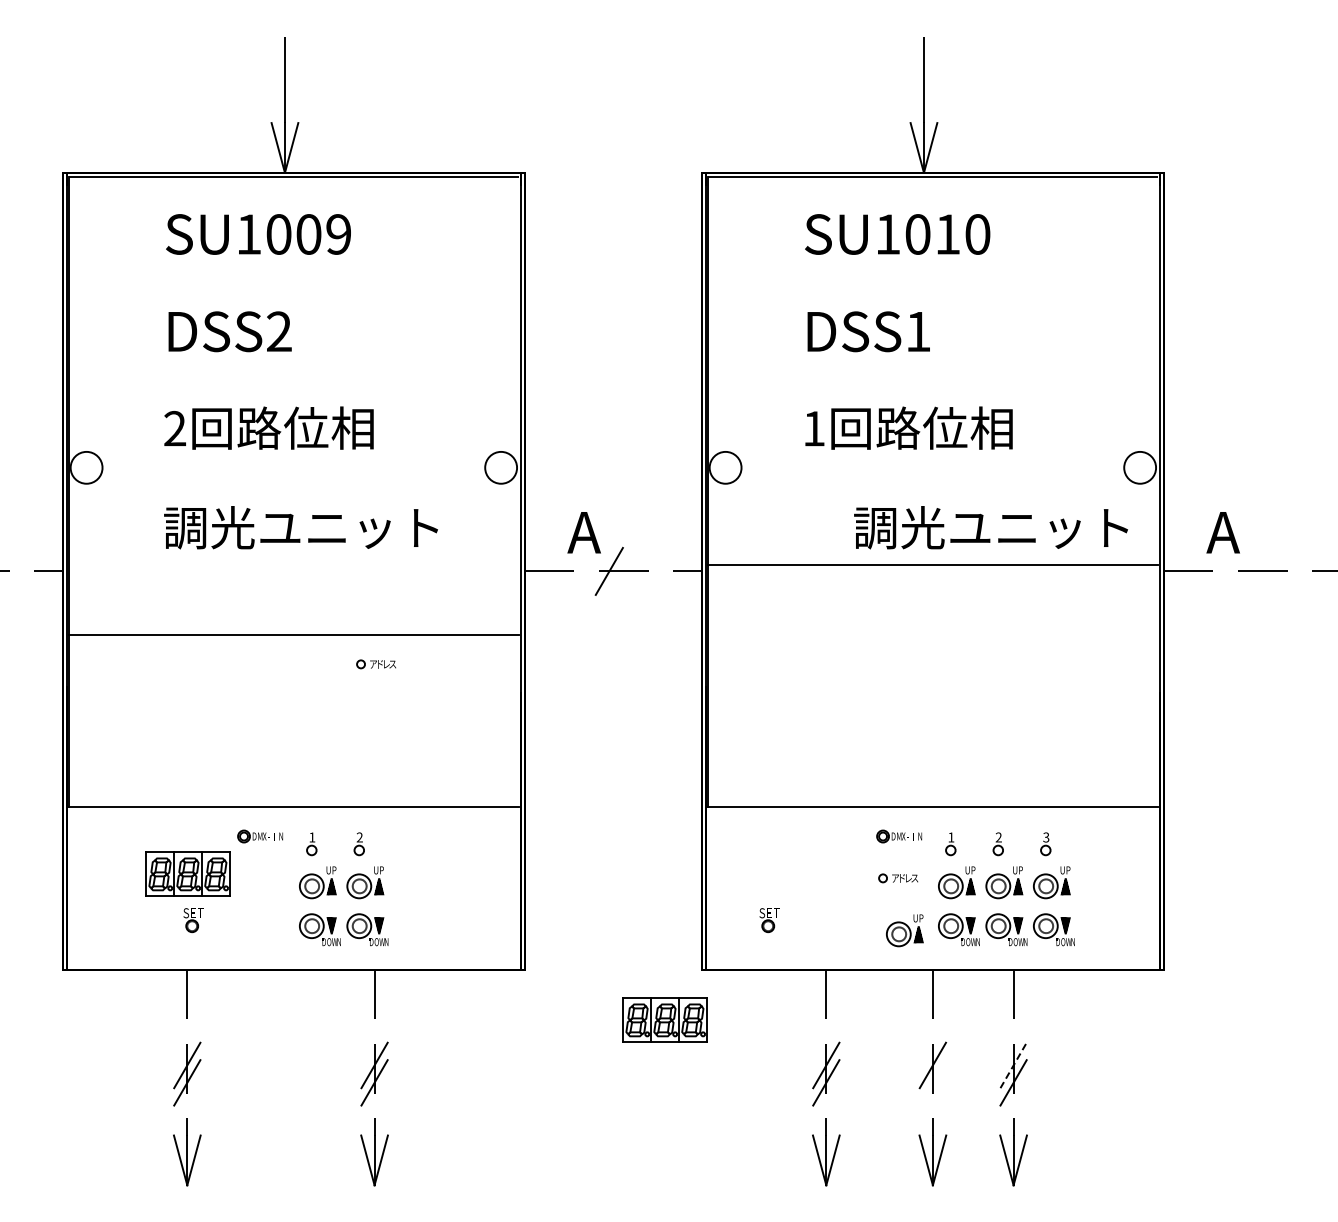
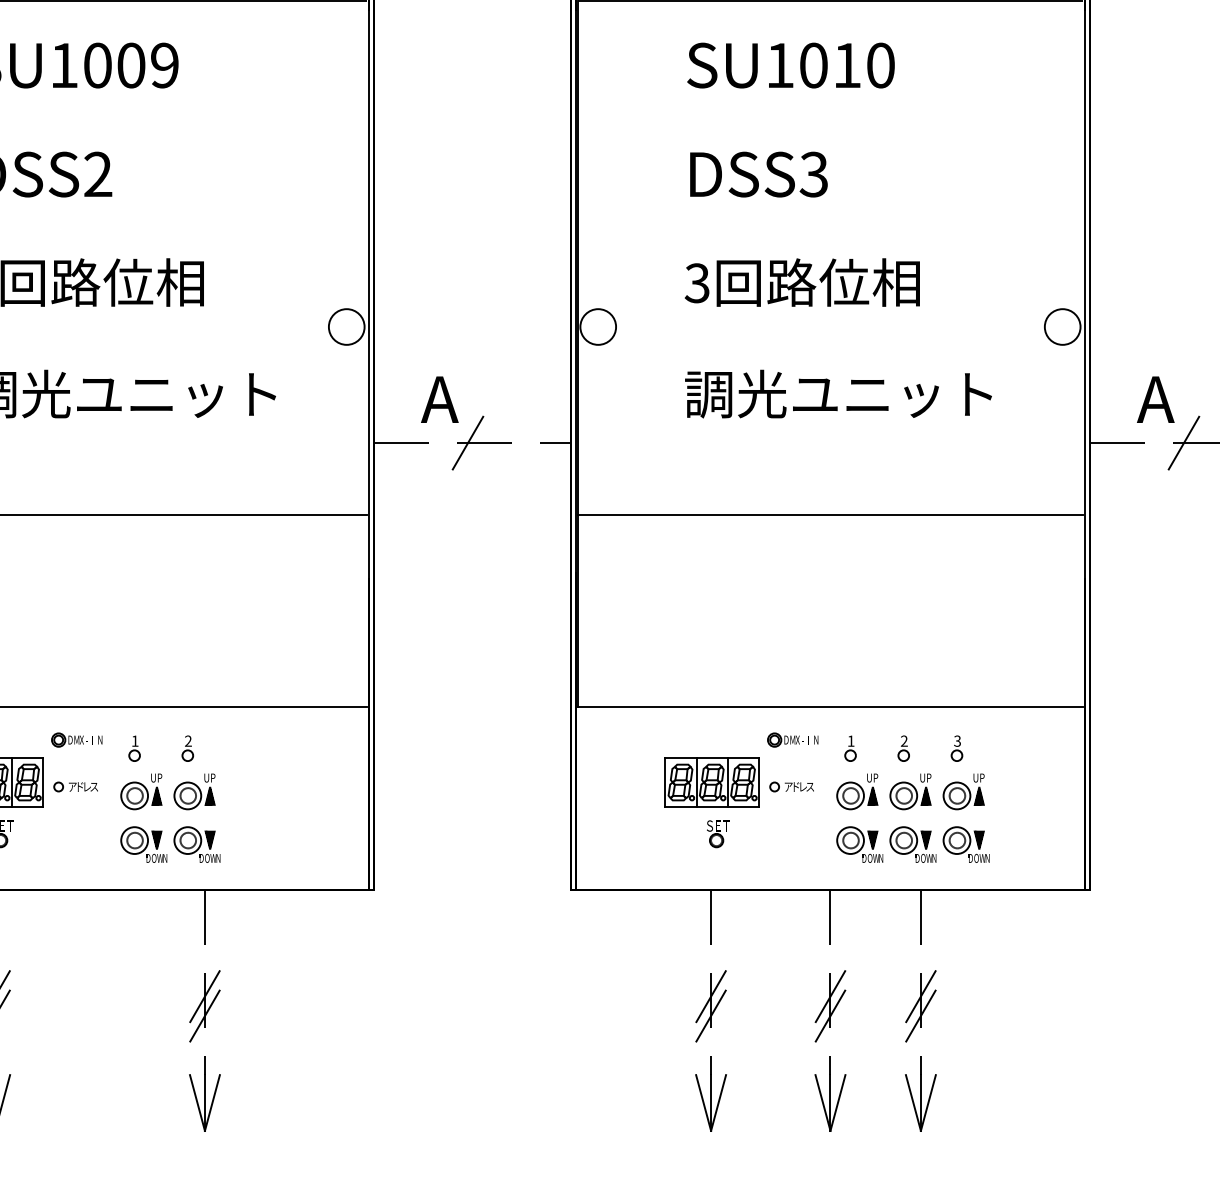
text: (917, 331) -> (813, 174), DSS1 -> DSS3
text: (813, 428) -> (696, 282), 1 -> 3
text: (990, 527) -> (837, 393), moved
line: (932, 565) -> (830, 514), moved
line: (1247, 571) -> (1182, 443), added
part: (375, 664) -> (74, 787), moved
part: (769, 920) -> (718, 834), moved
part: (904, 930) -> (798, 845), removed
part: (664, 1019) -> (711, 781), moved
line: (1013, 1065) -> (920, 996), dashed -> solid
line: (932, 1082) -> (830, 1015), added

